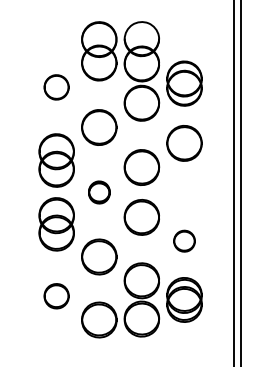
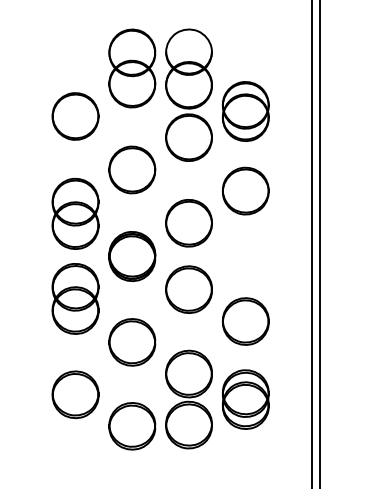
part: (56, 87) -> (75, 116), size x1.43
part: (99, 192) -> (132, 256), size x1.67
part: (184, 240) -> (245, 320), size x1.67
part: (56, 295) -> (75, 393), size x1.43

